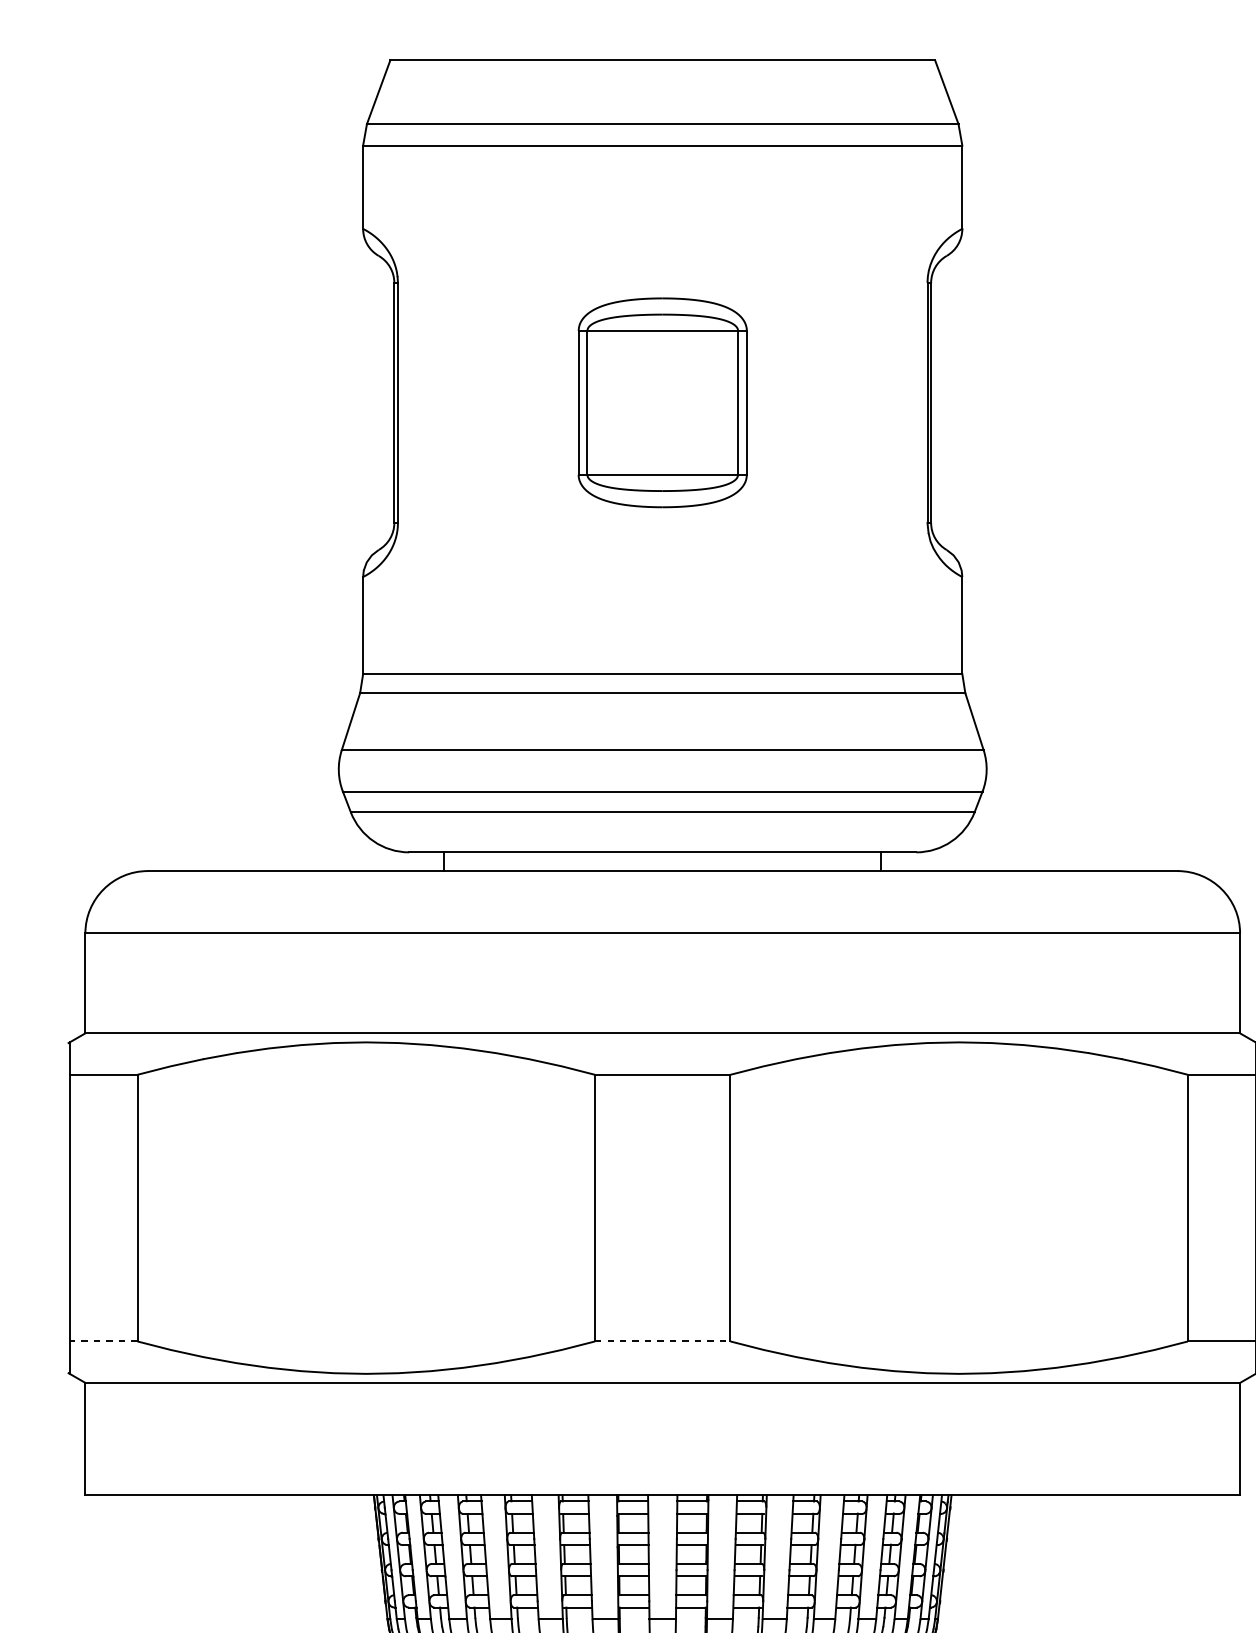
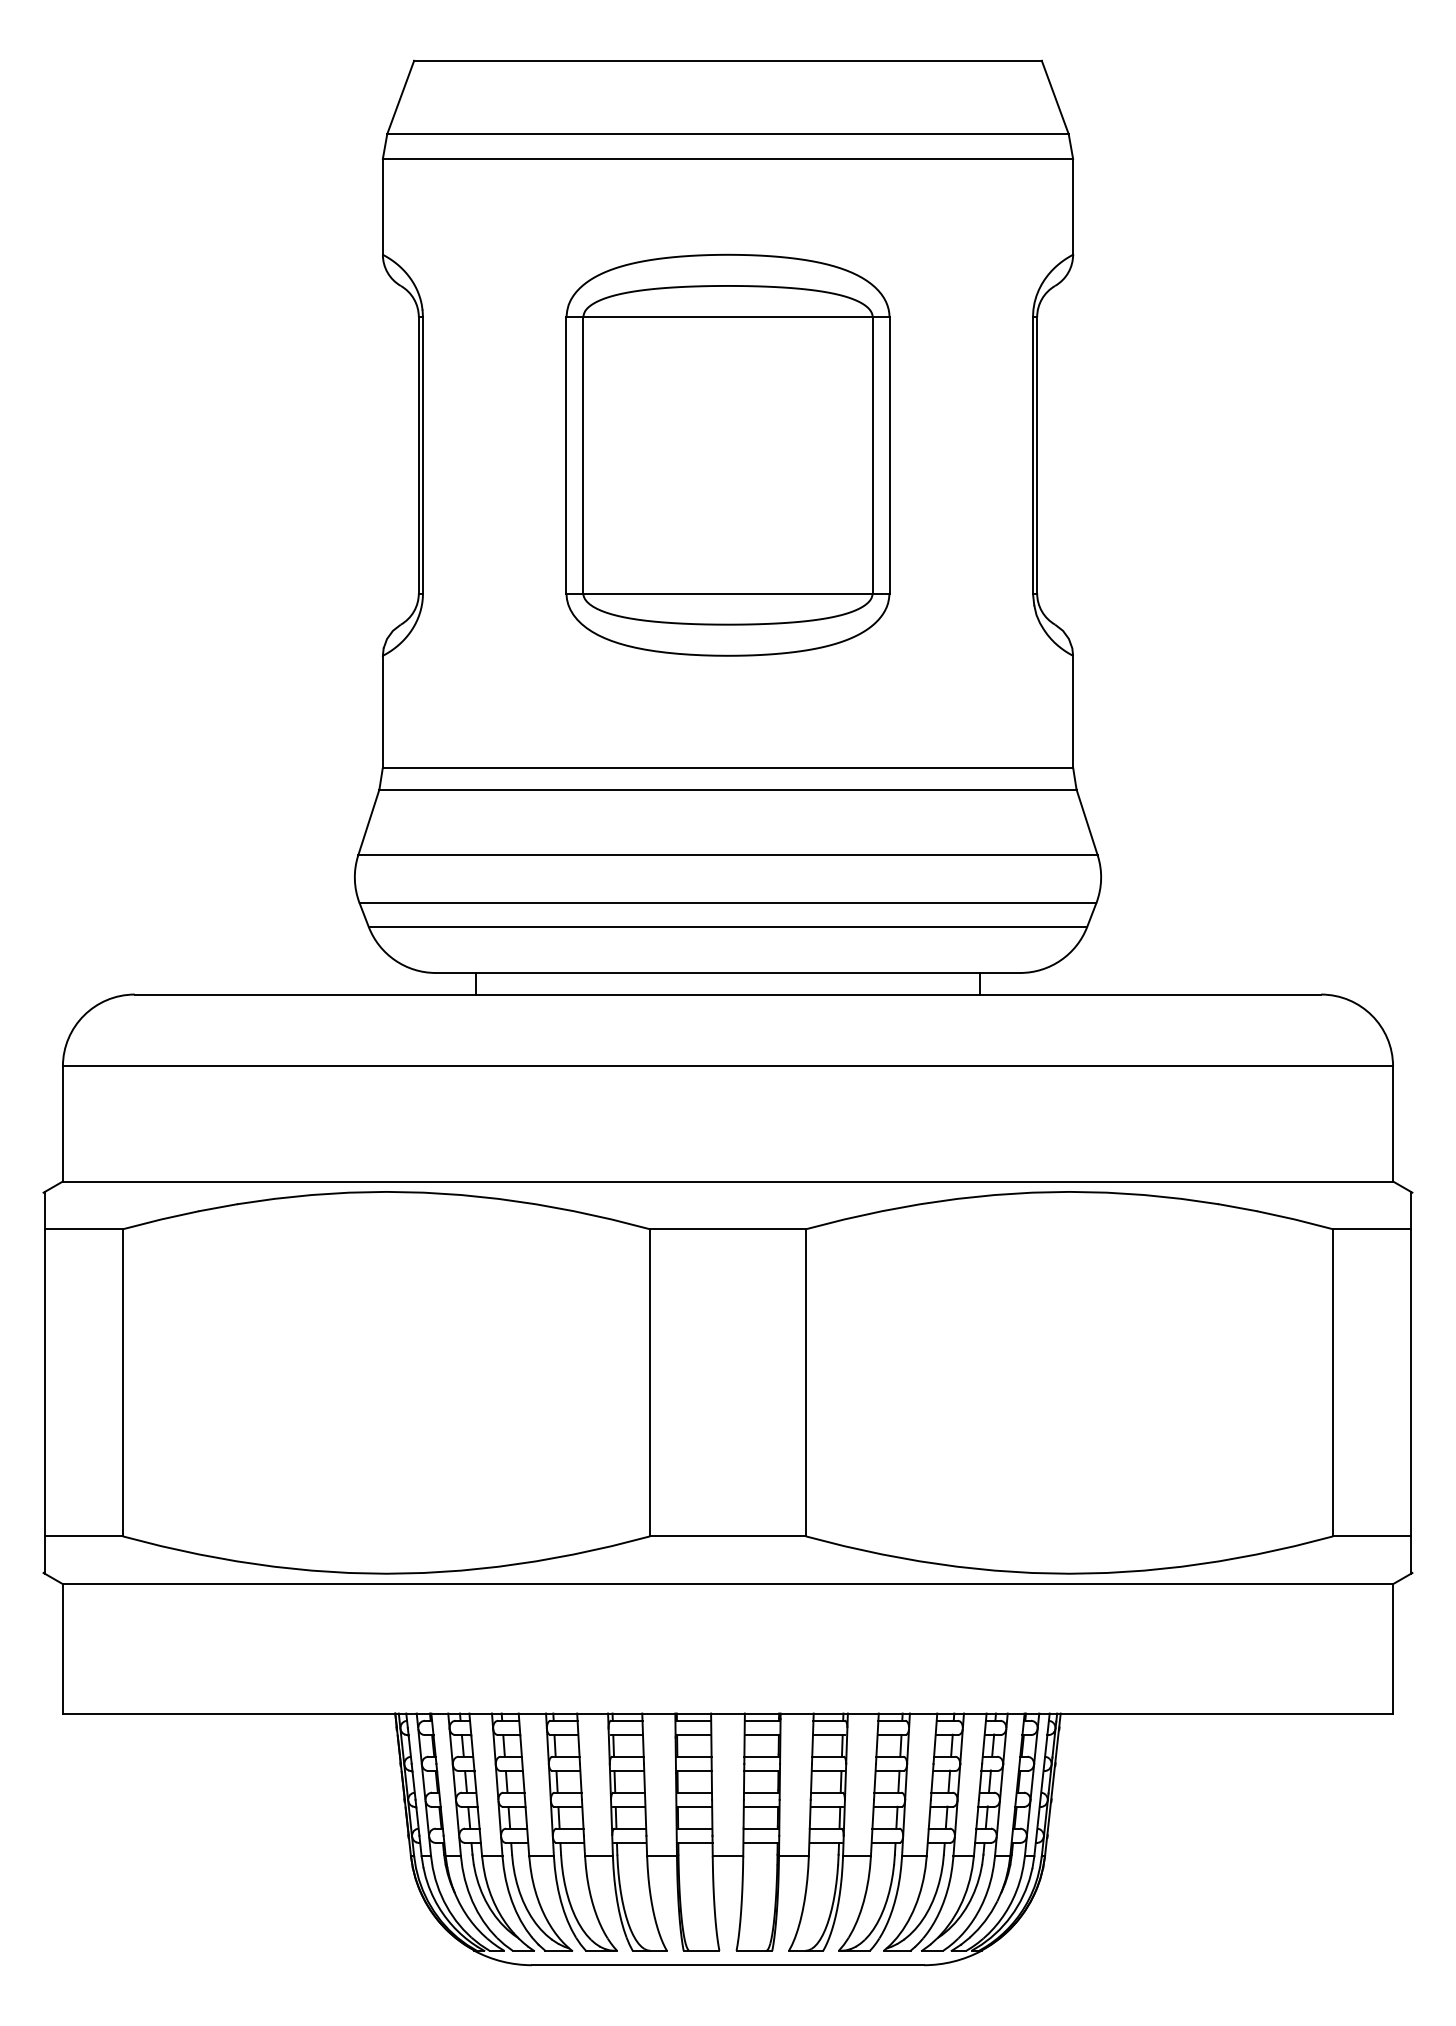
part: (662, 402) -> (727, 454), size x1.67
line: (103, 1341) -> (83, 1536), dashed -> solid
line: (663, 1341) -> (728, 1536), dashed -> solid

